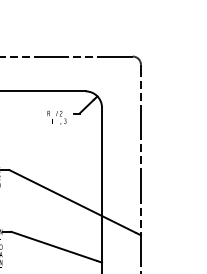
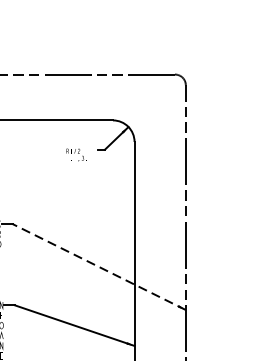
part: (56, 117) -> (74, 154), size x0.7
line: (74, 202) -> (98, 266), solid -> dashed

